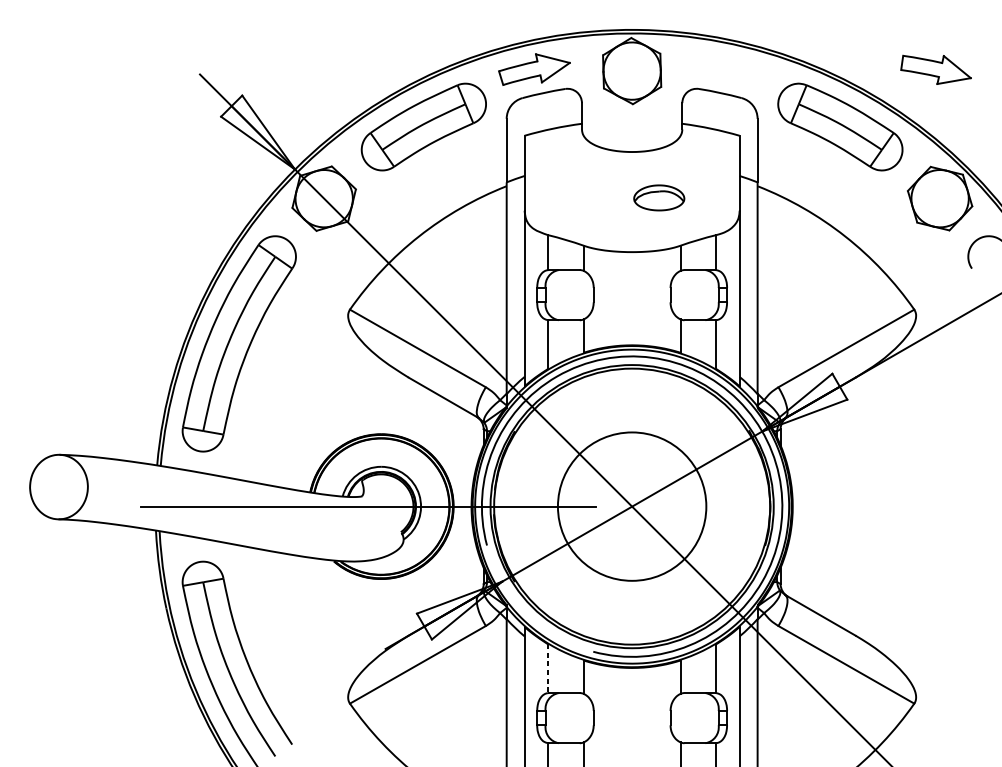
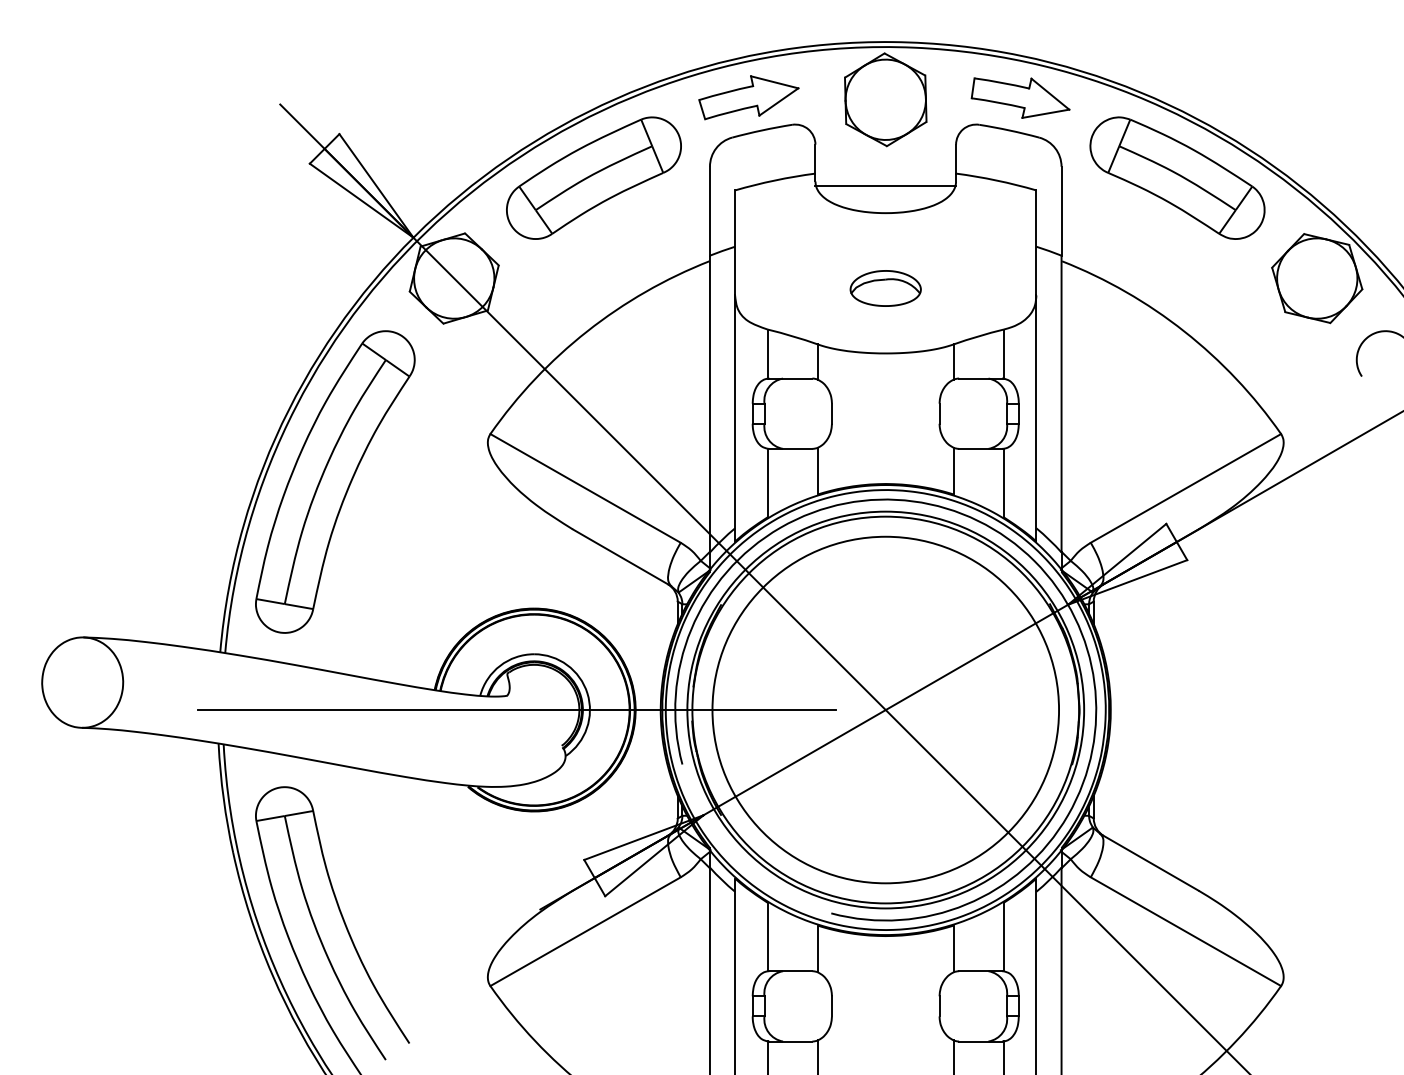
part: (936, 69) -> (1020, 97), moved
line: (631, 132) -> (885, 186), added
part: (659, 197) -> (885, 288), moved
circle: (631, 506) -> (885, 709), size x1.67
line: (547, 668) -> (767, 937), dashed -> solid

